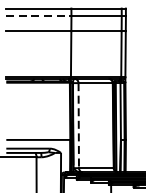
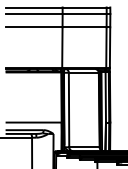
line: (39, 16) -> (34, 14), dashed -> solid
line: (79, 126) -> (69, 110), dashed -> solid

